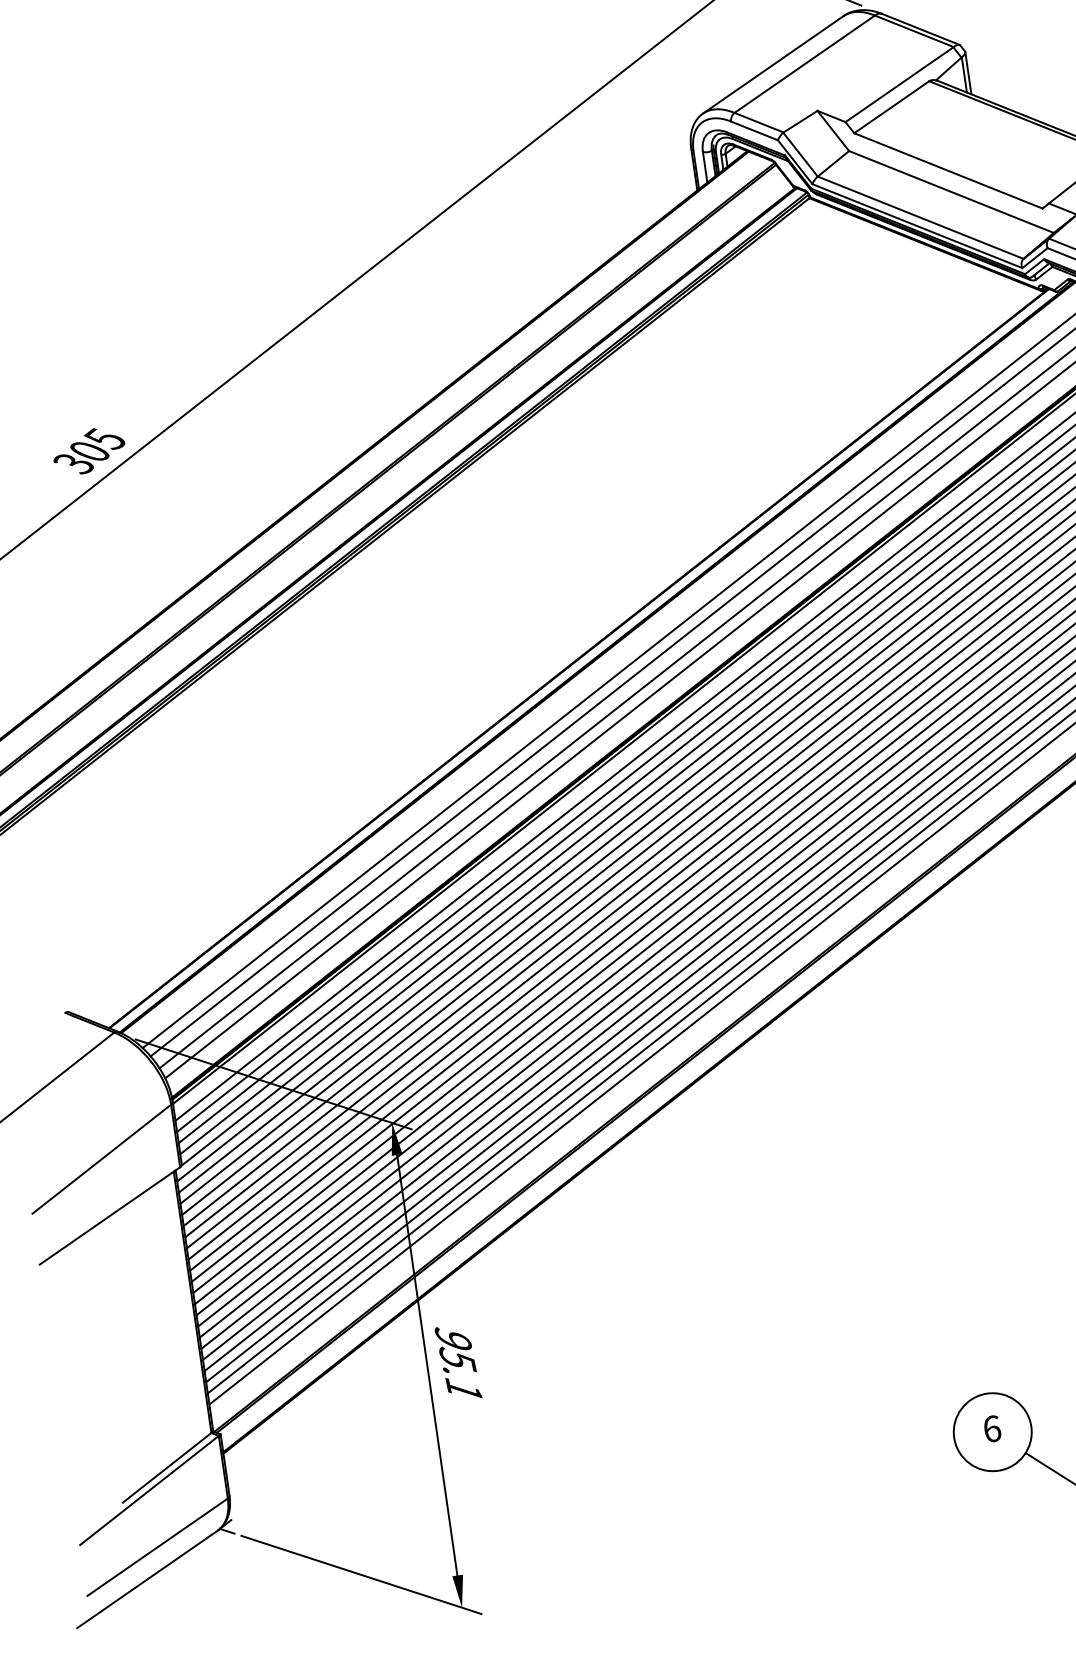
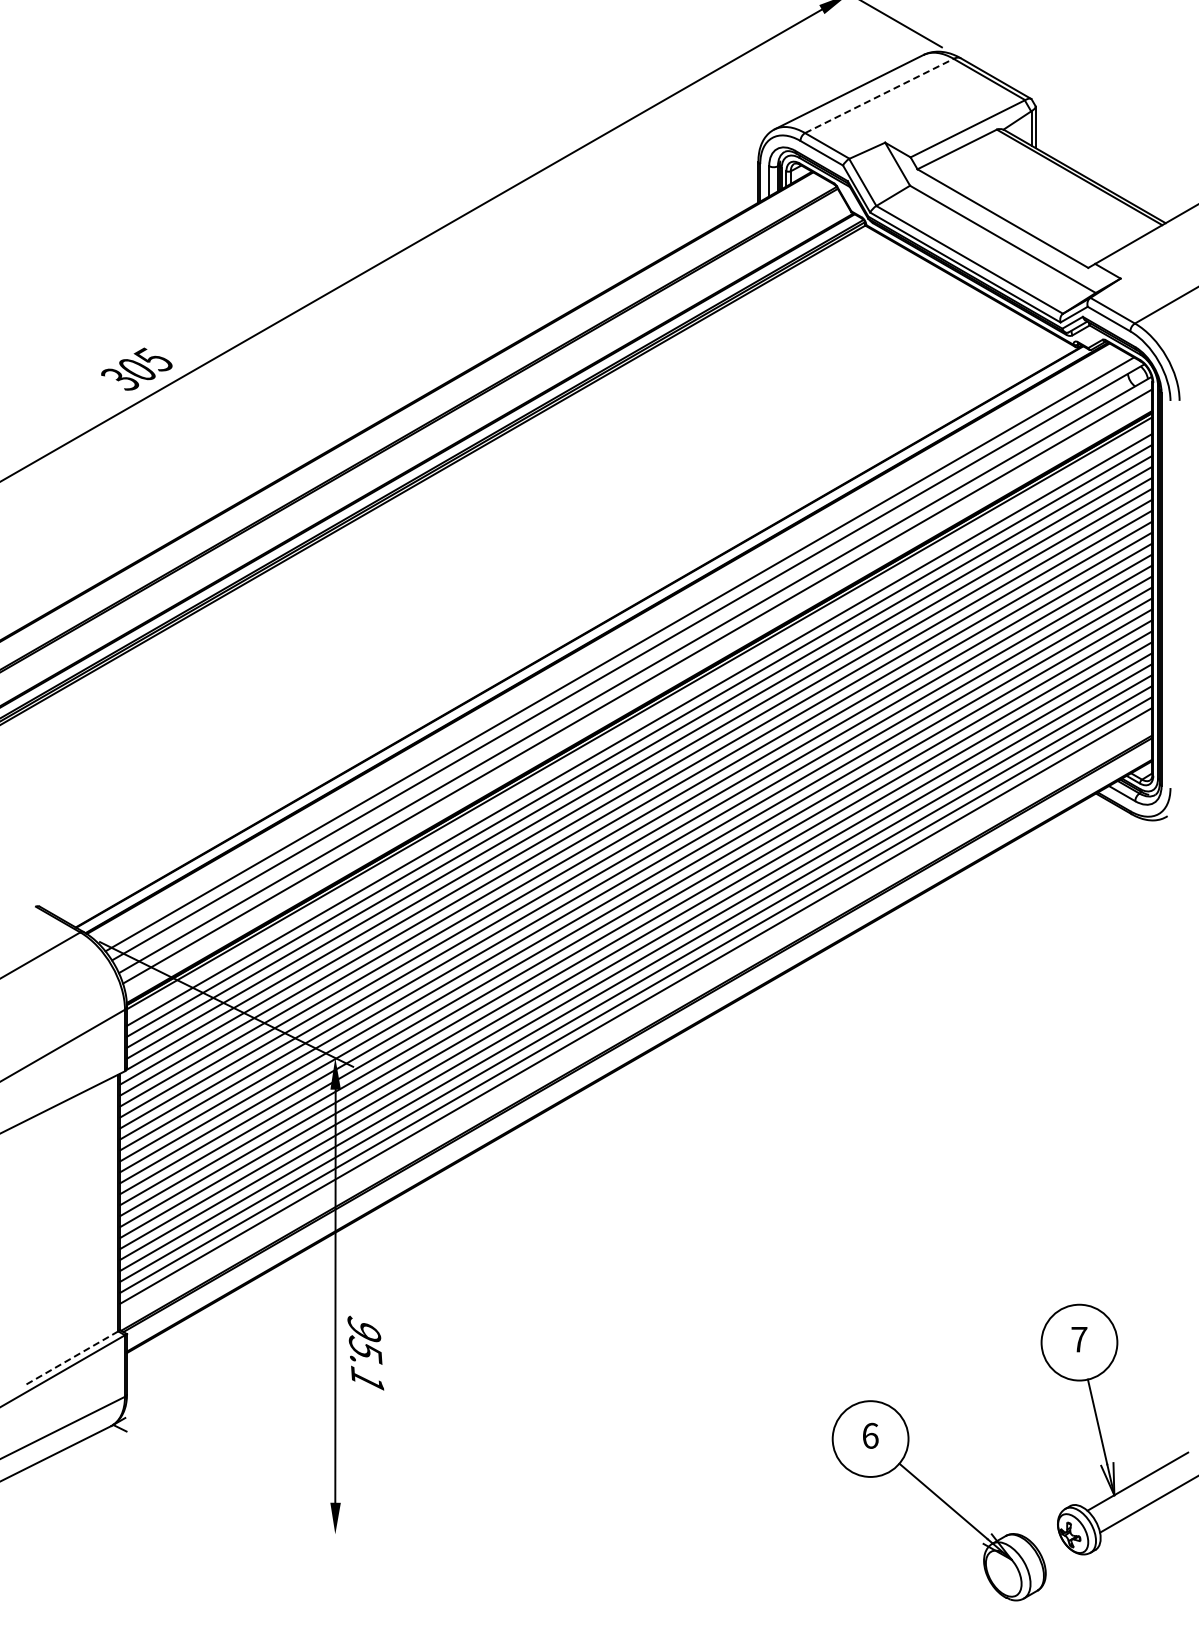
line: (804, 63) -> (879, 95), solid -> dashed
text: (458, 1362) -> (365, 1352), moved
line: (166, 1467) -> (70, 1358), solid -> dashed
line: (360, 1574) -> (242, 1488), removed

